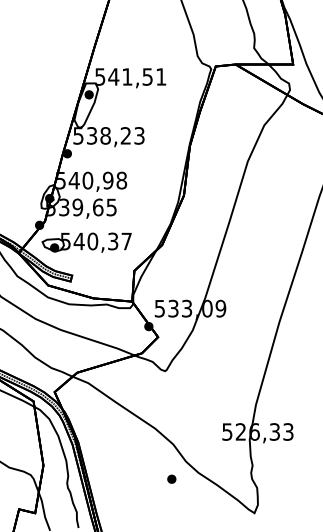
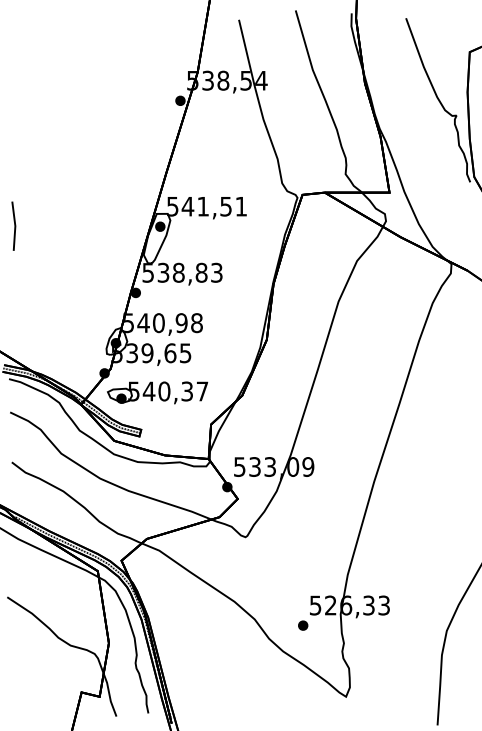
text: (125, 135) -> (201, 272), 538,23 -> 538,83
part: (172, 479) -> (303, 625), moved

